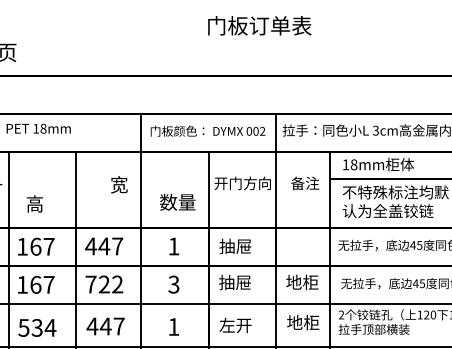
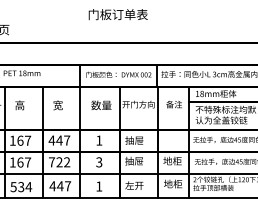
text: (258, 25) -> (117, 14), moved
text: (118, 185) -> (57, 105), moved
text: (177, 200) -> (101, 104), moved
text: (34, 204) -> (19, 105), moved

